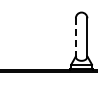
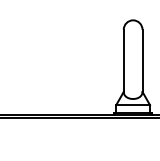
line: (75, 37) -> (123, 60), dashed -> solid

